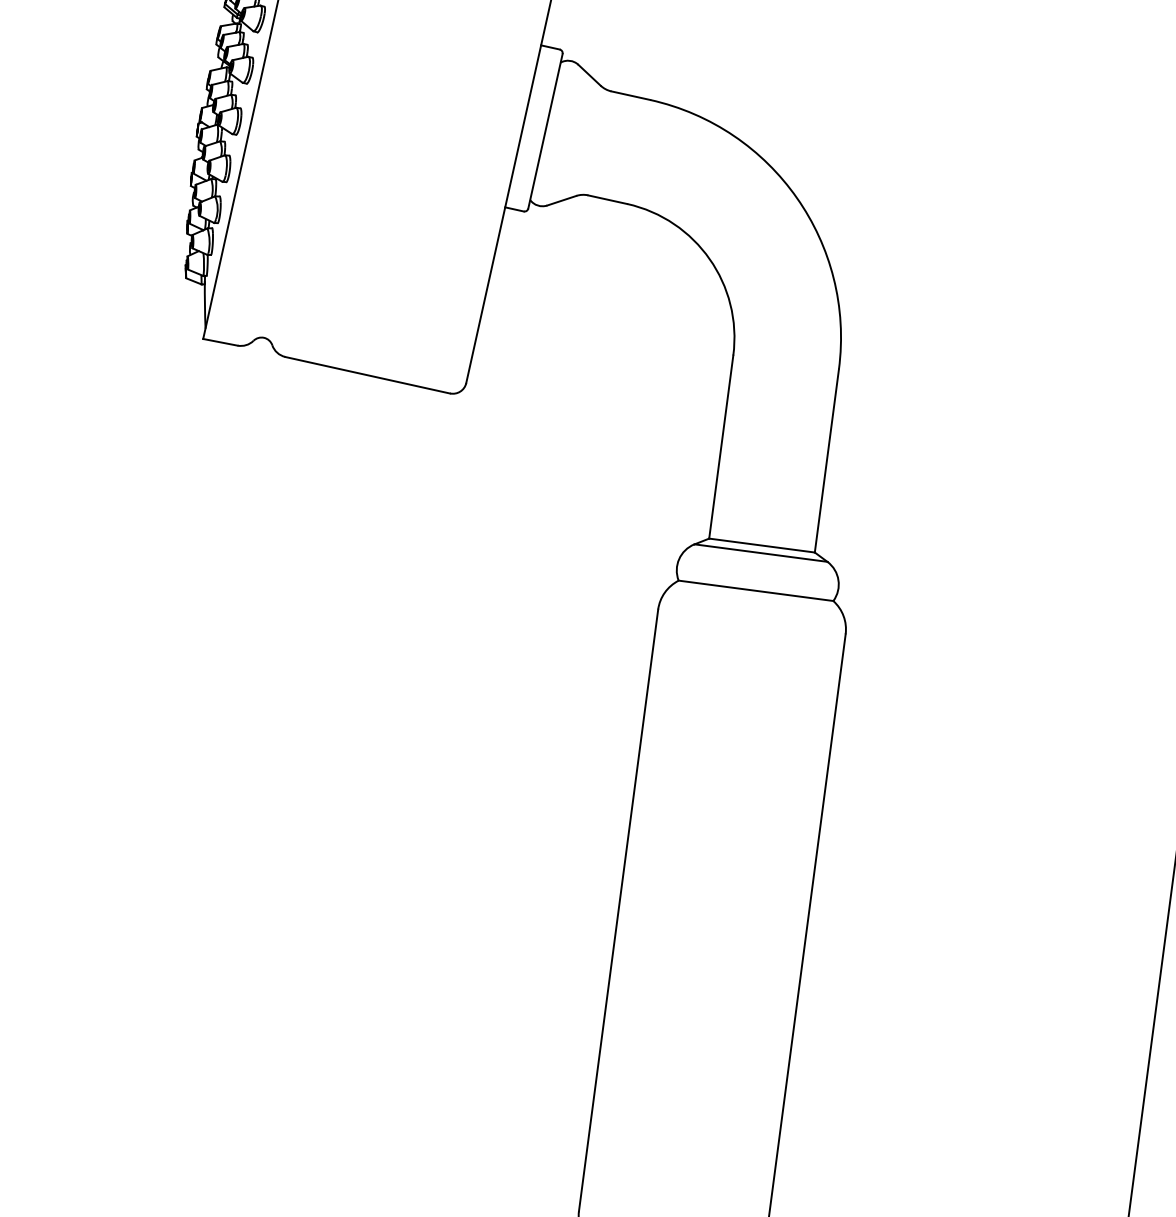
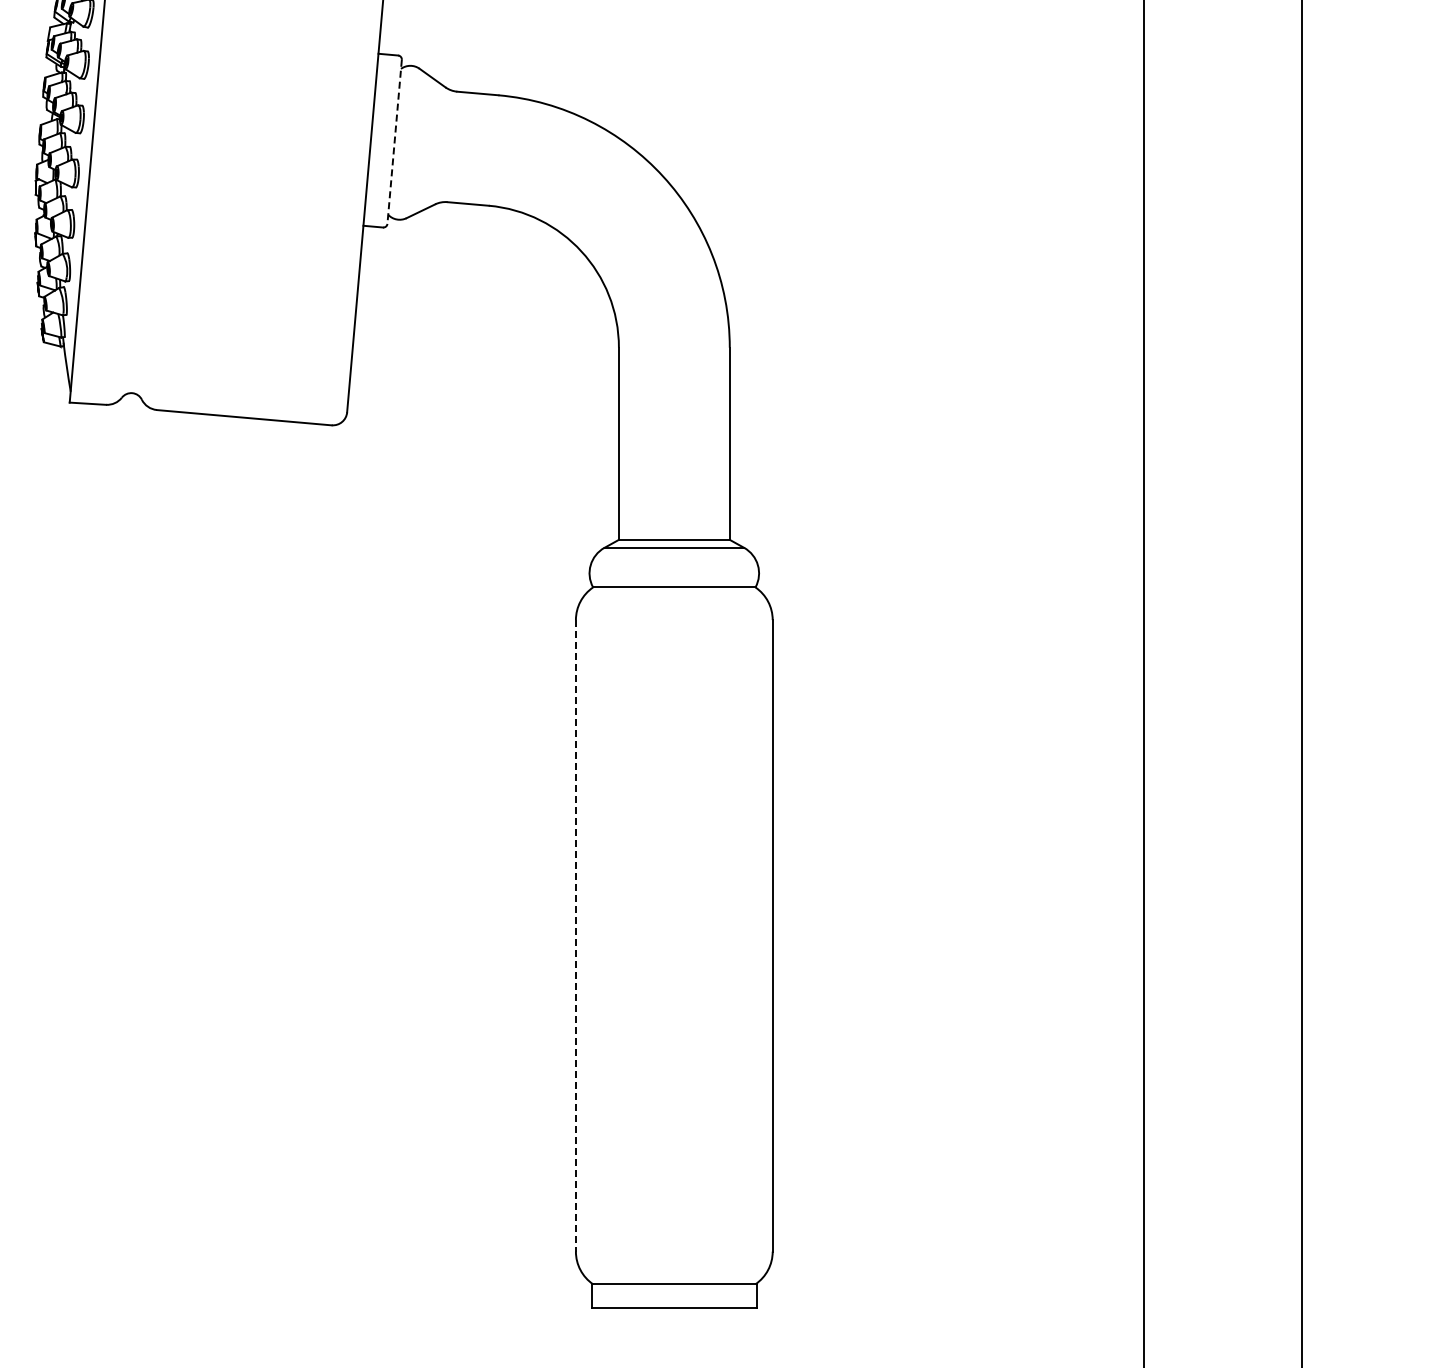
line: (545, 131) -> (394, 142), solid -> dashed
line: (618, 910) -> (575, 935), solid -> dashed

